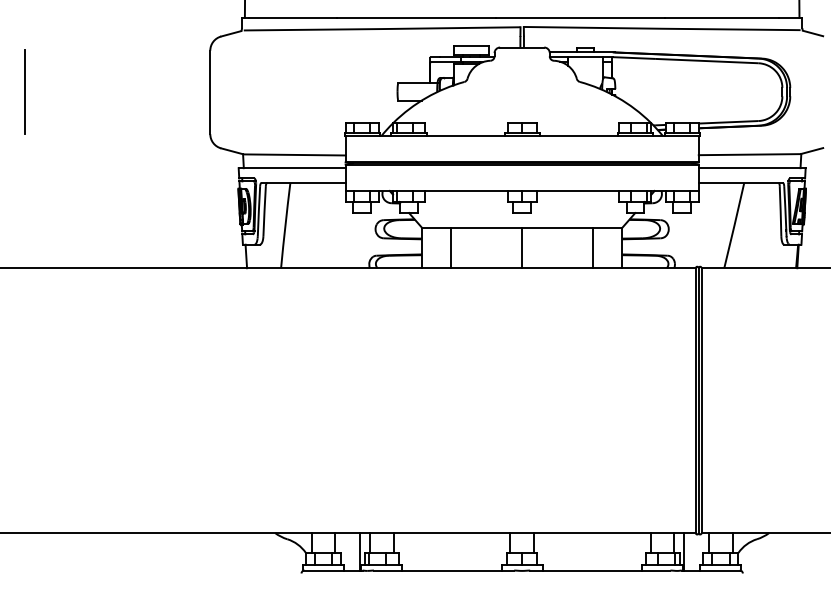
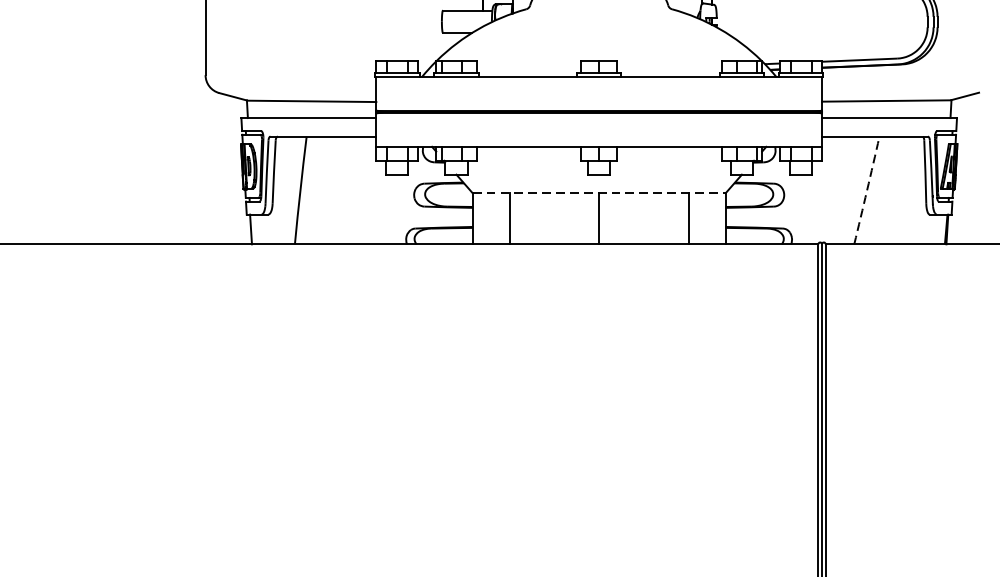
arc: (734, 225) -> (867, 190), solid -> dashed
line: (522, 227) -> (599, 192), solid -> dashed

